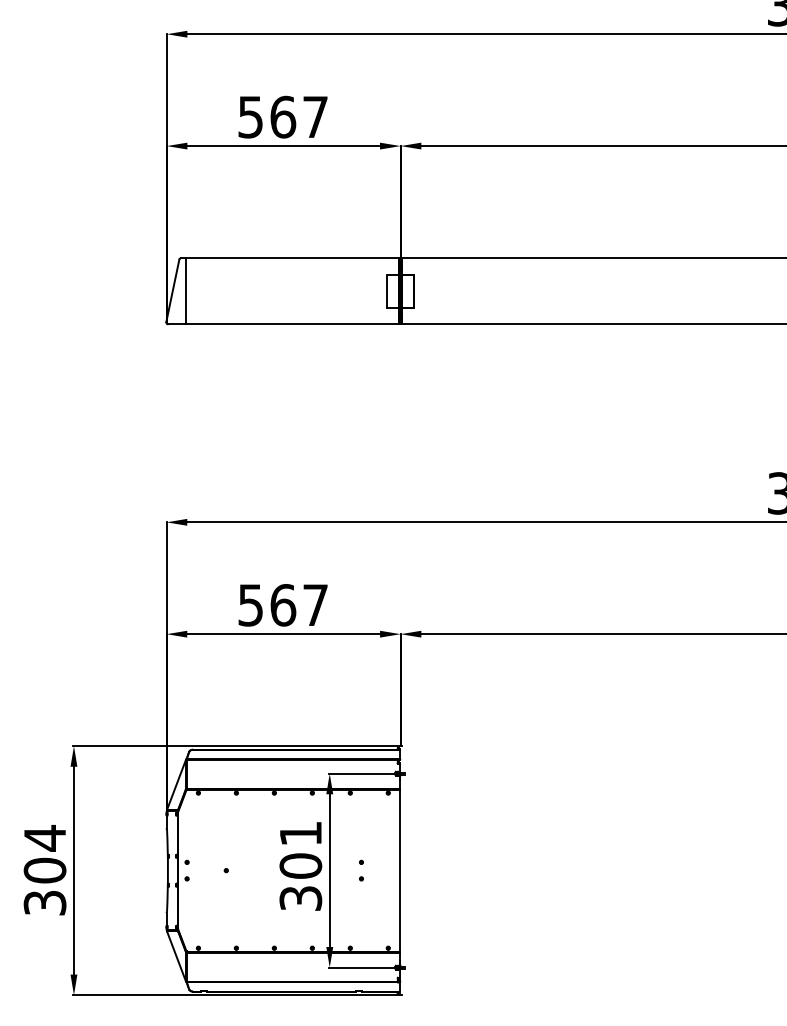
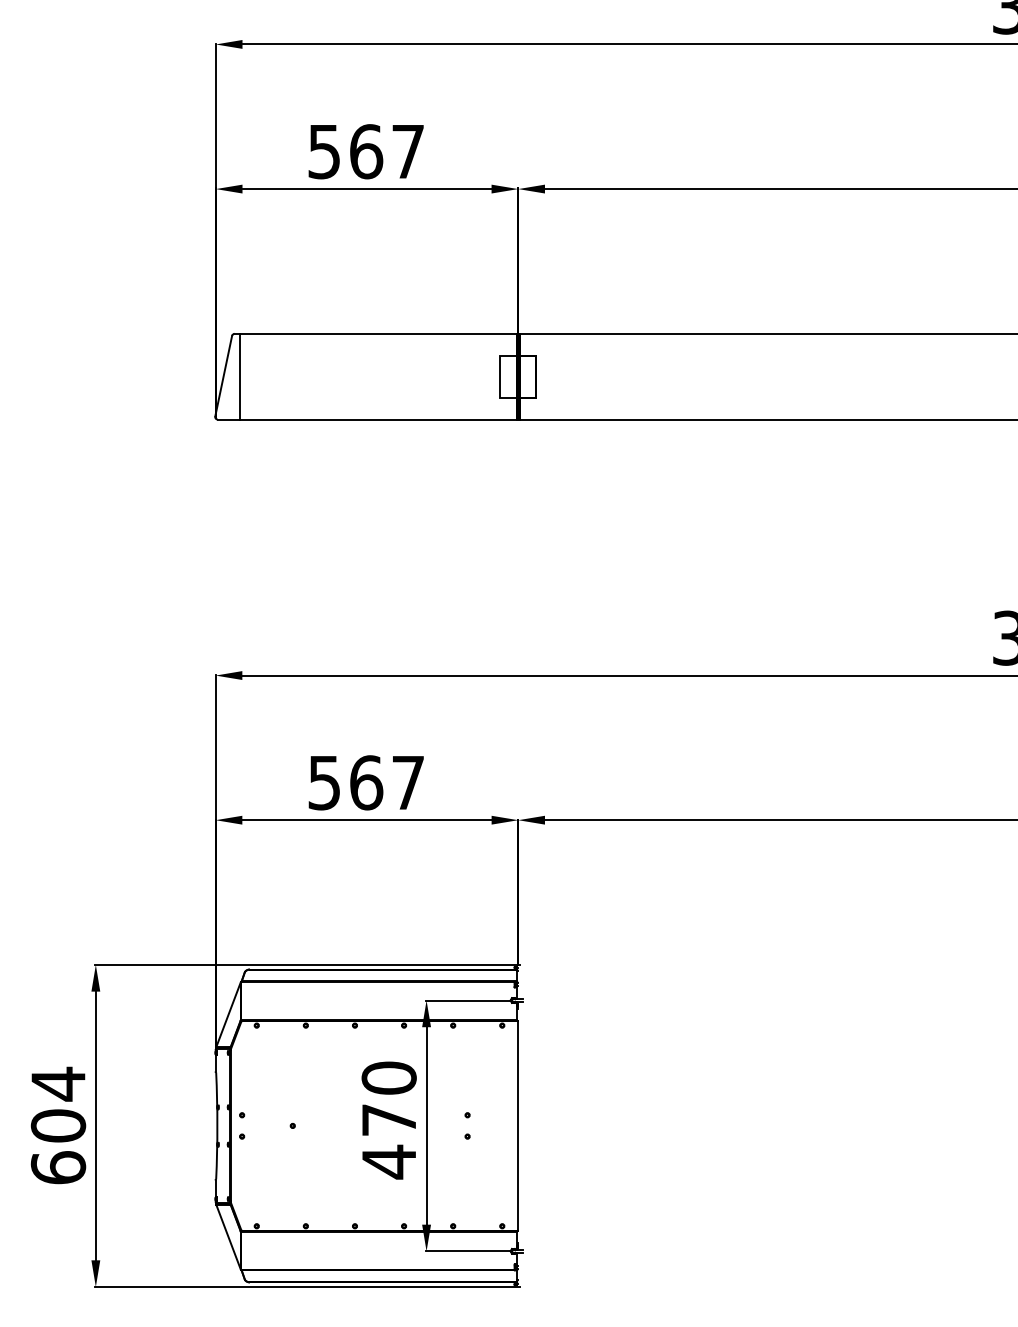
text: (300, 866) -> (388, 1120), 301 -> 470
text: (44, 902) -> (57, 1167), 304 -> 604

